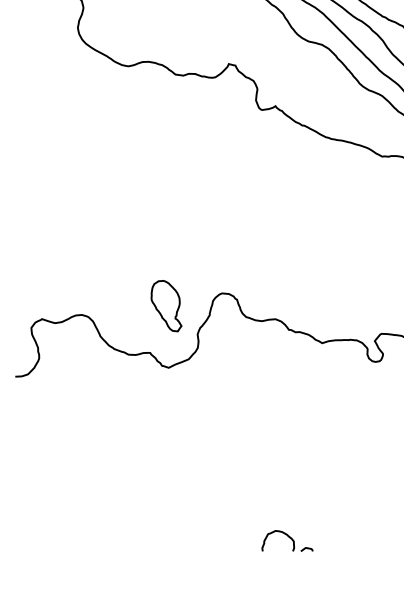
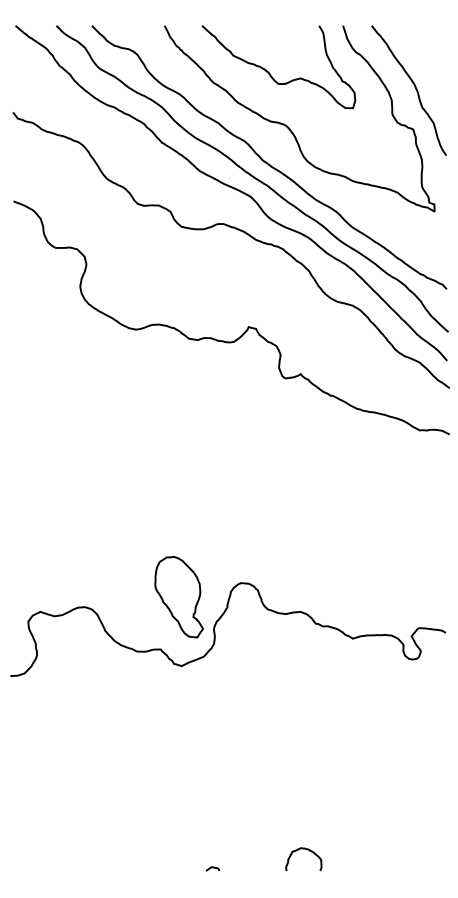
part: (165, 306) -> (178, 597), size x1.43
curve: (306, 549) -> (212, 868), moved

